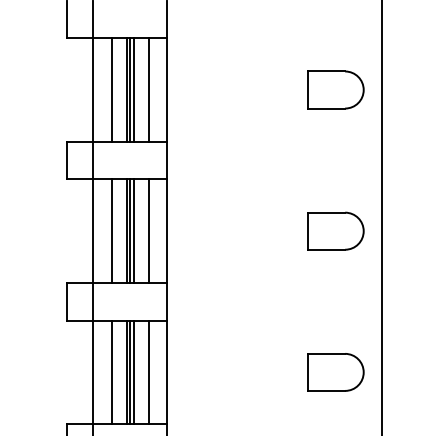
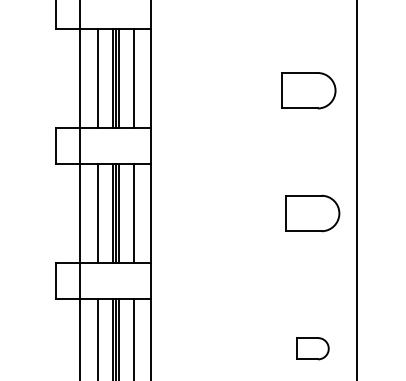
part: (335, 89) -> (308, 90), moved
part: (335, 372) -> (312, 348), size x0.6

